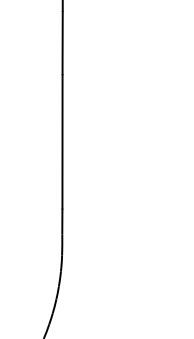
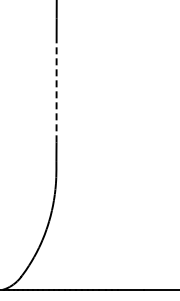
line: (62, 140) -> (56, 91), solid -> dashed

